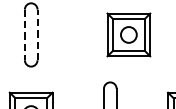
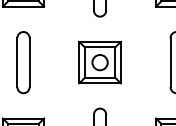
line: (25, 34) -> (17, 62), dashed -> solid
line: (37, 34) -> (29, 62), dashed -> solid
part: (128, 34) -> (99, 62), moved

